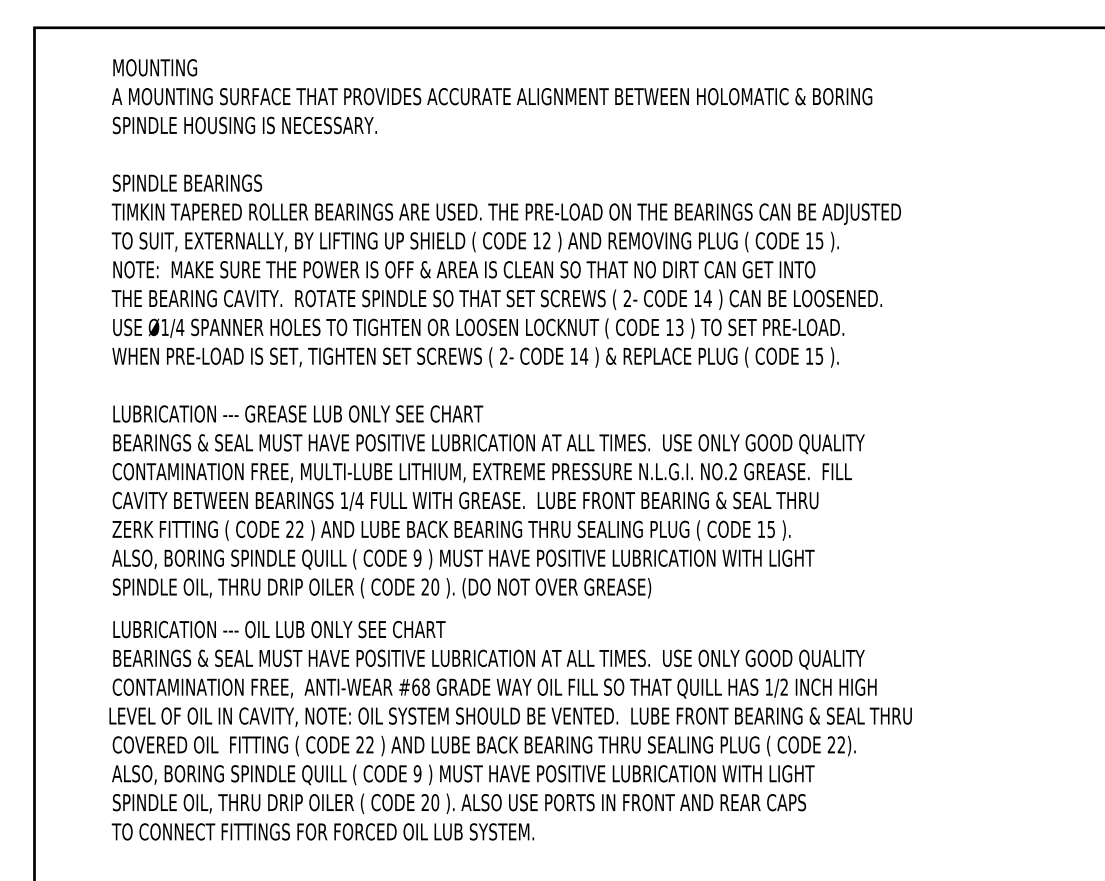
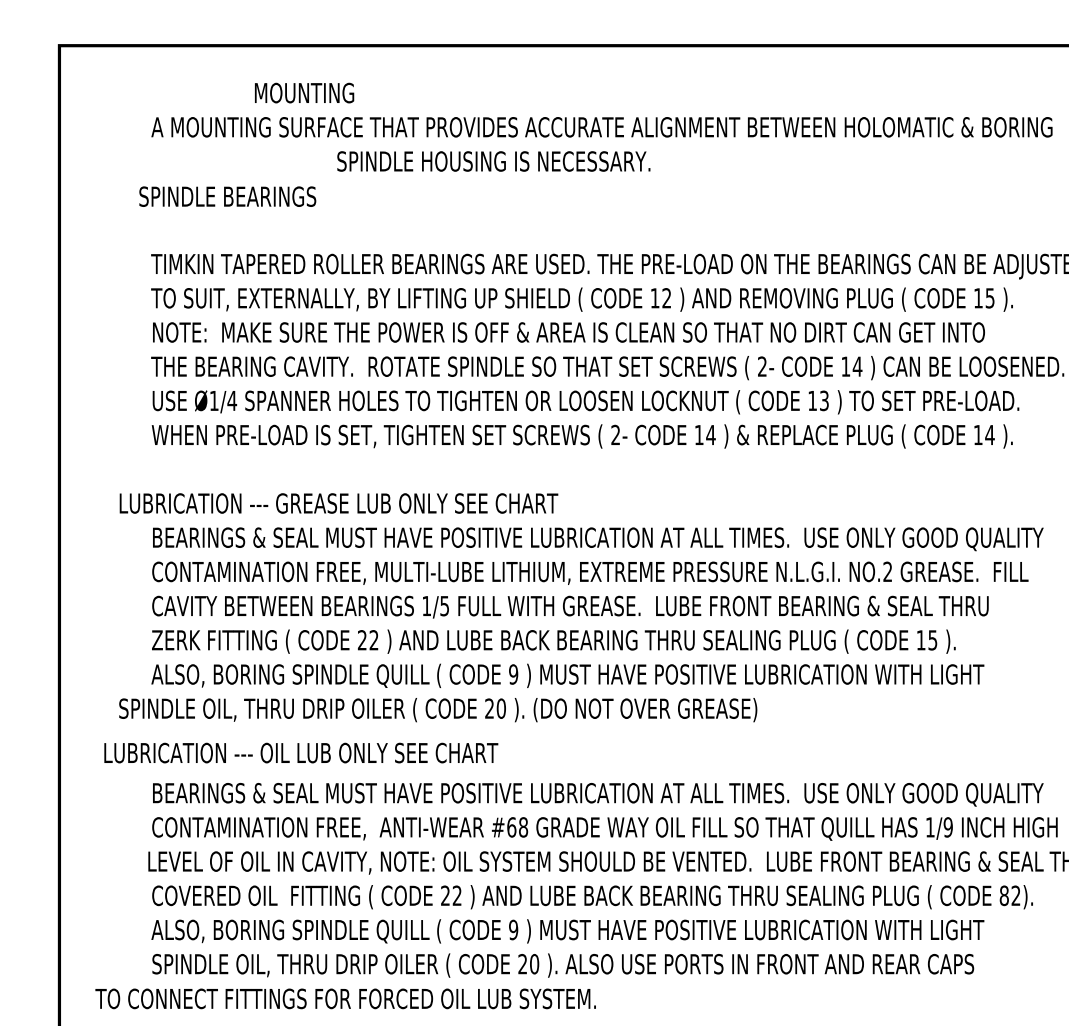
text: (155, 67) -> (304, 92), moved
text: (244, 125) -> (493, 161), moved
text: (187, 182) -> (227, 195), moved
text: (819, 355) -> (990, 434), 15 -> 14
text: (298, 413) -> (339, 502), moved
text: (359, 500) -> (444, 606), 1/4 -> 1/5
text: (382, 588) -> (438, 710), moved
text: (279, 629) -> (301, 753), moved
text: (784, 686) -> (948, 826), 1/2 -> 1/9
text: (831, 744) -> (1004, 895), 22). -> 82).
text: (322, 831) -> (345, 998), moved

